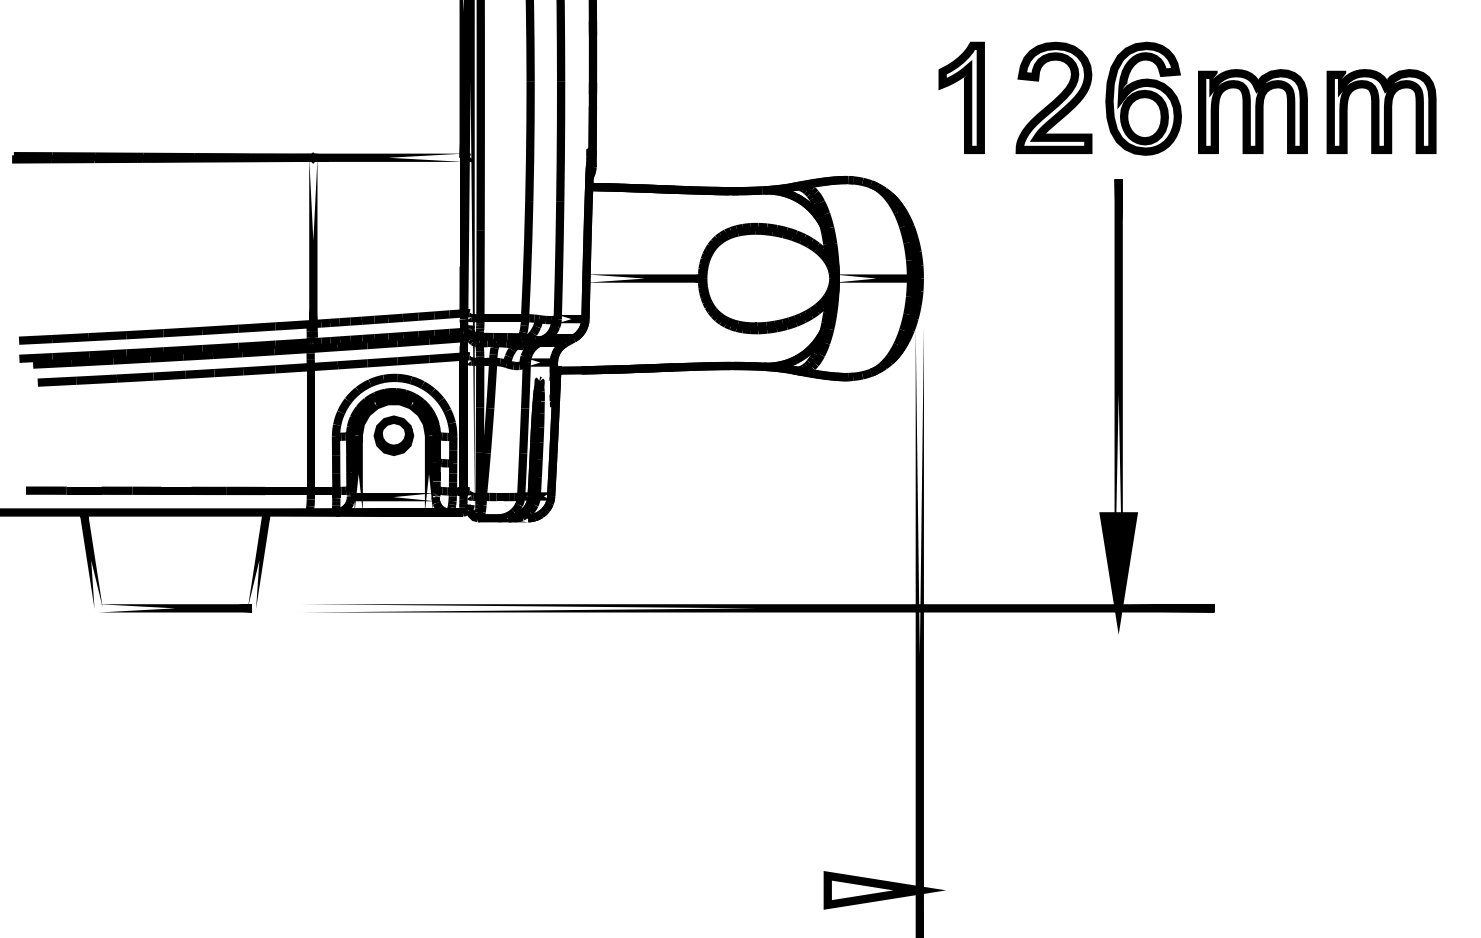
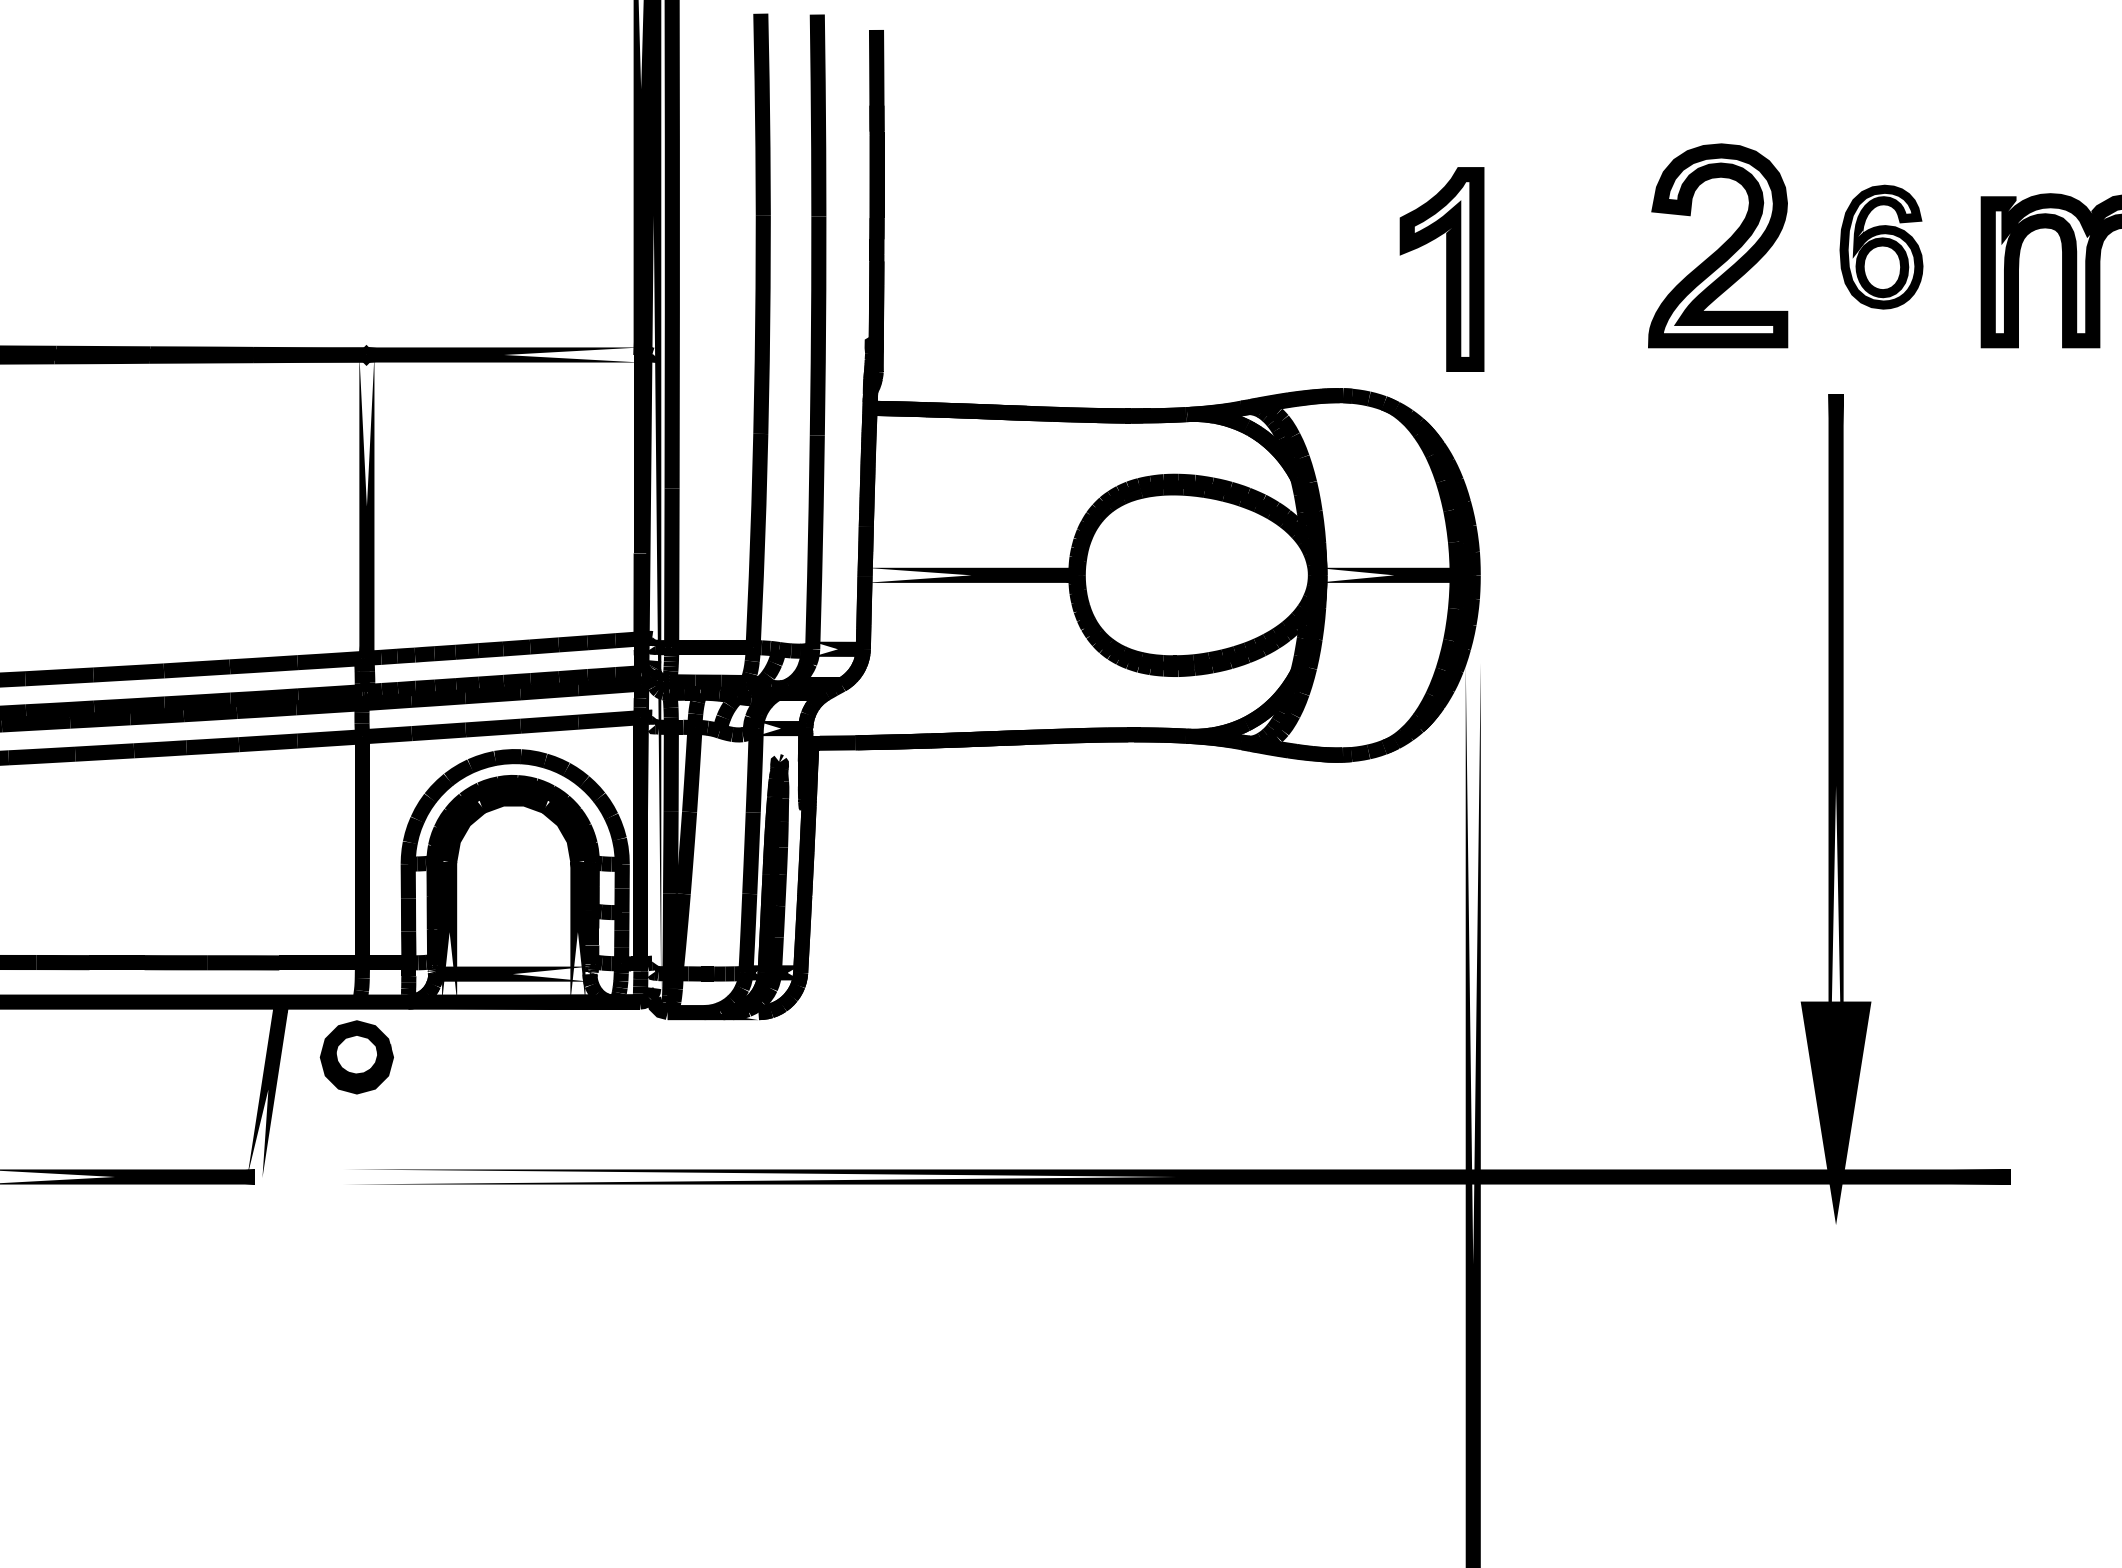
part: (961, 97) -> (1441, 268), moved
part: (1143, 98) -> (1881, 246), size x0.6
part: (393, 435) -> (356, 1056), moved

